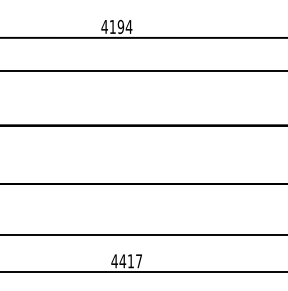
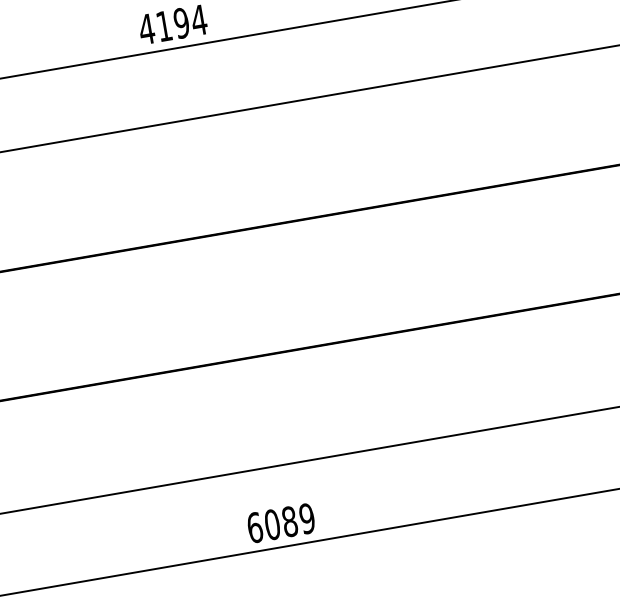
text: (126, 261) -> (280, 523), 4417 -> 6089

